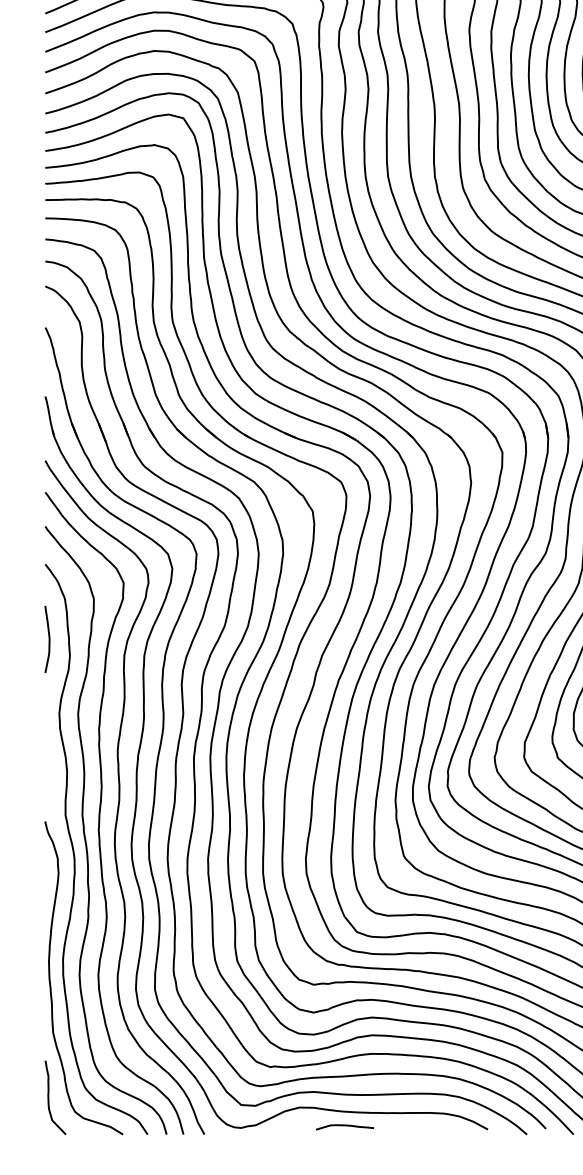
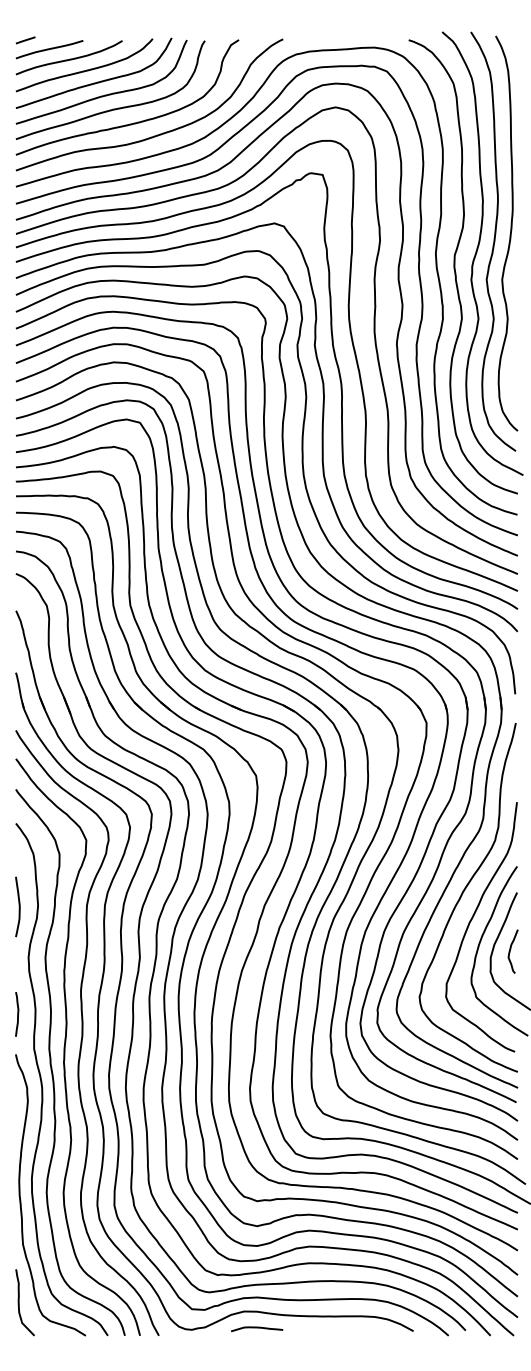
curve: (48, 638) -> (18, 906), moved
curve: (47, 776) -> (17, 1014), added
curve: (345, 1126) -> (257, 1328), moved

